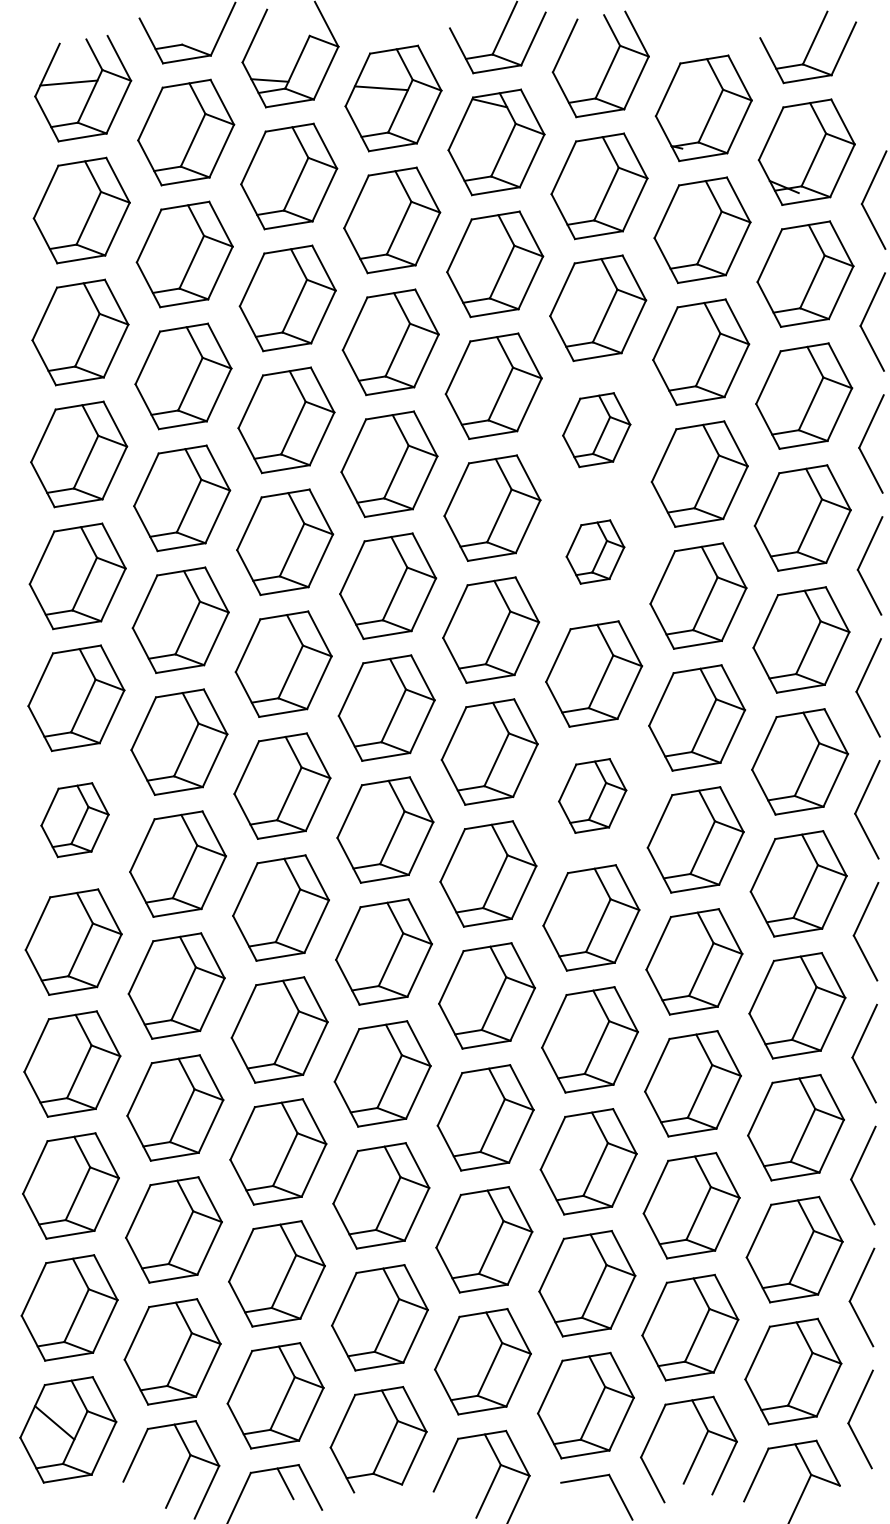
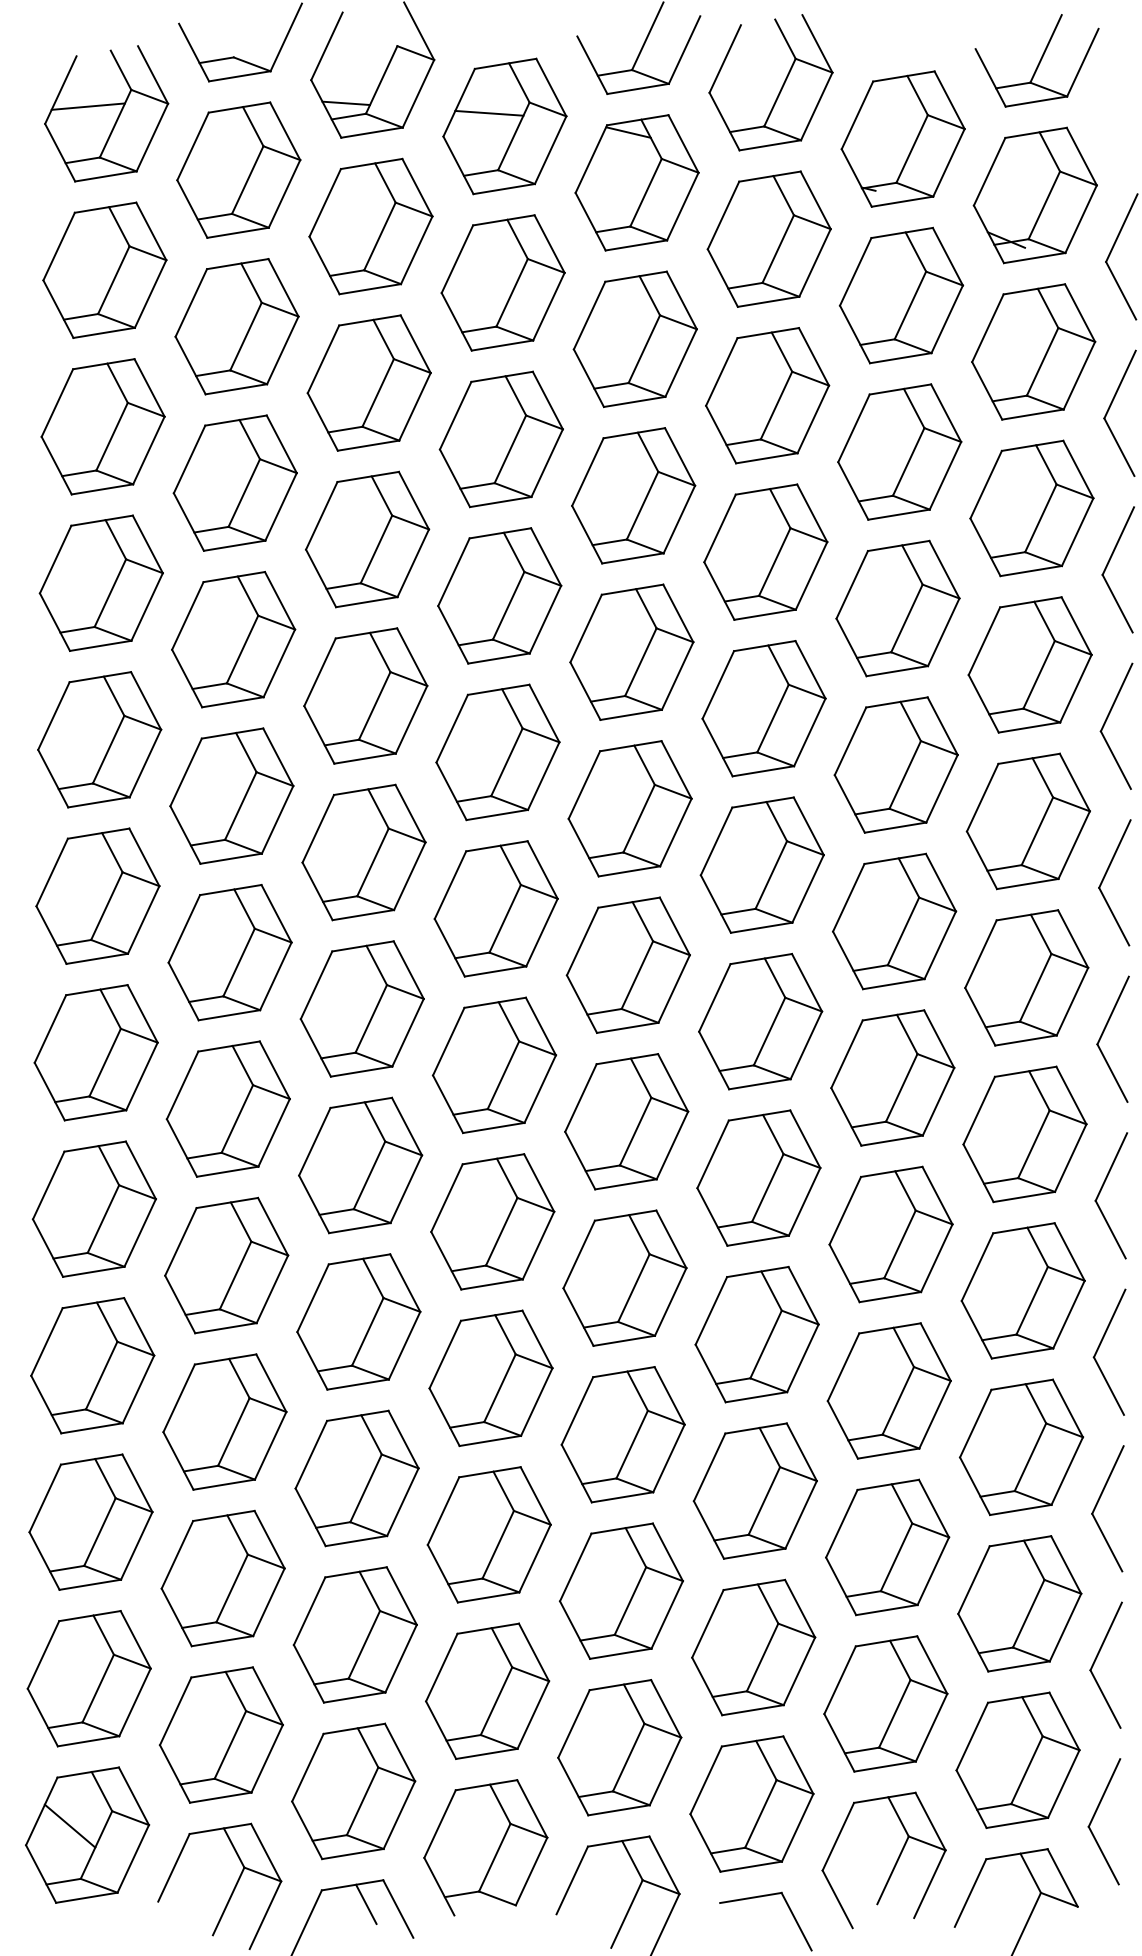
part: (596, 429) -> (765, 551), size x1.43
part: (595, 551) -> (764, 707), size x1.67
part: (592, 795) -> (760, 1020), size x1.43
part: (74, 819) -> (95, 1051), size x1.43

